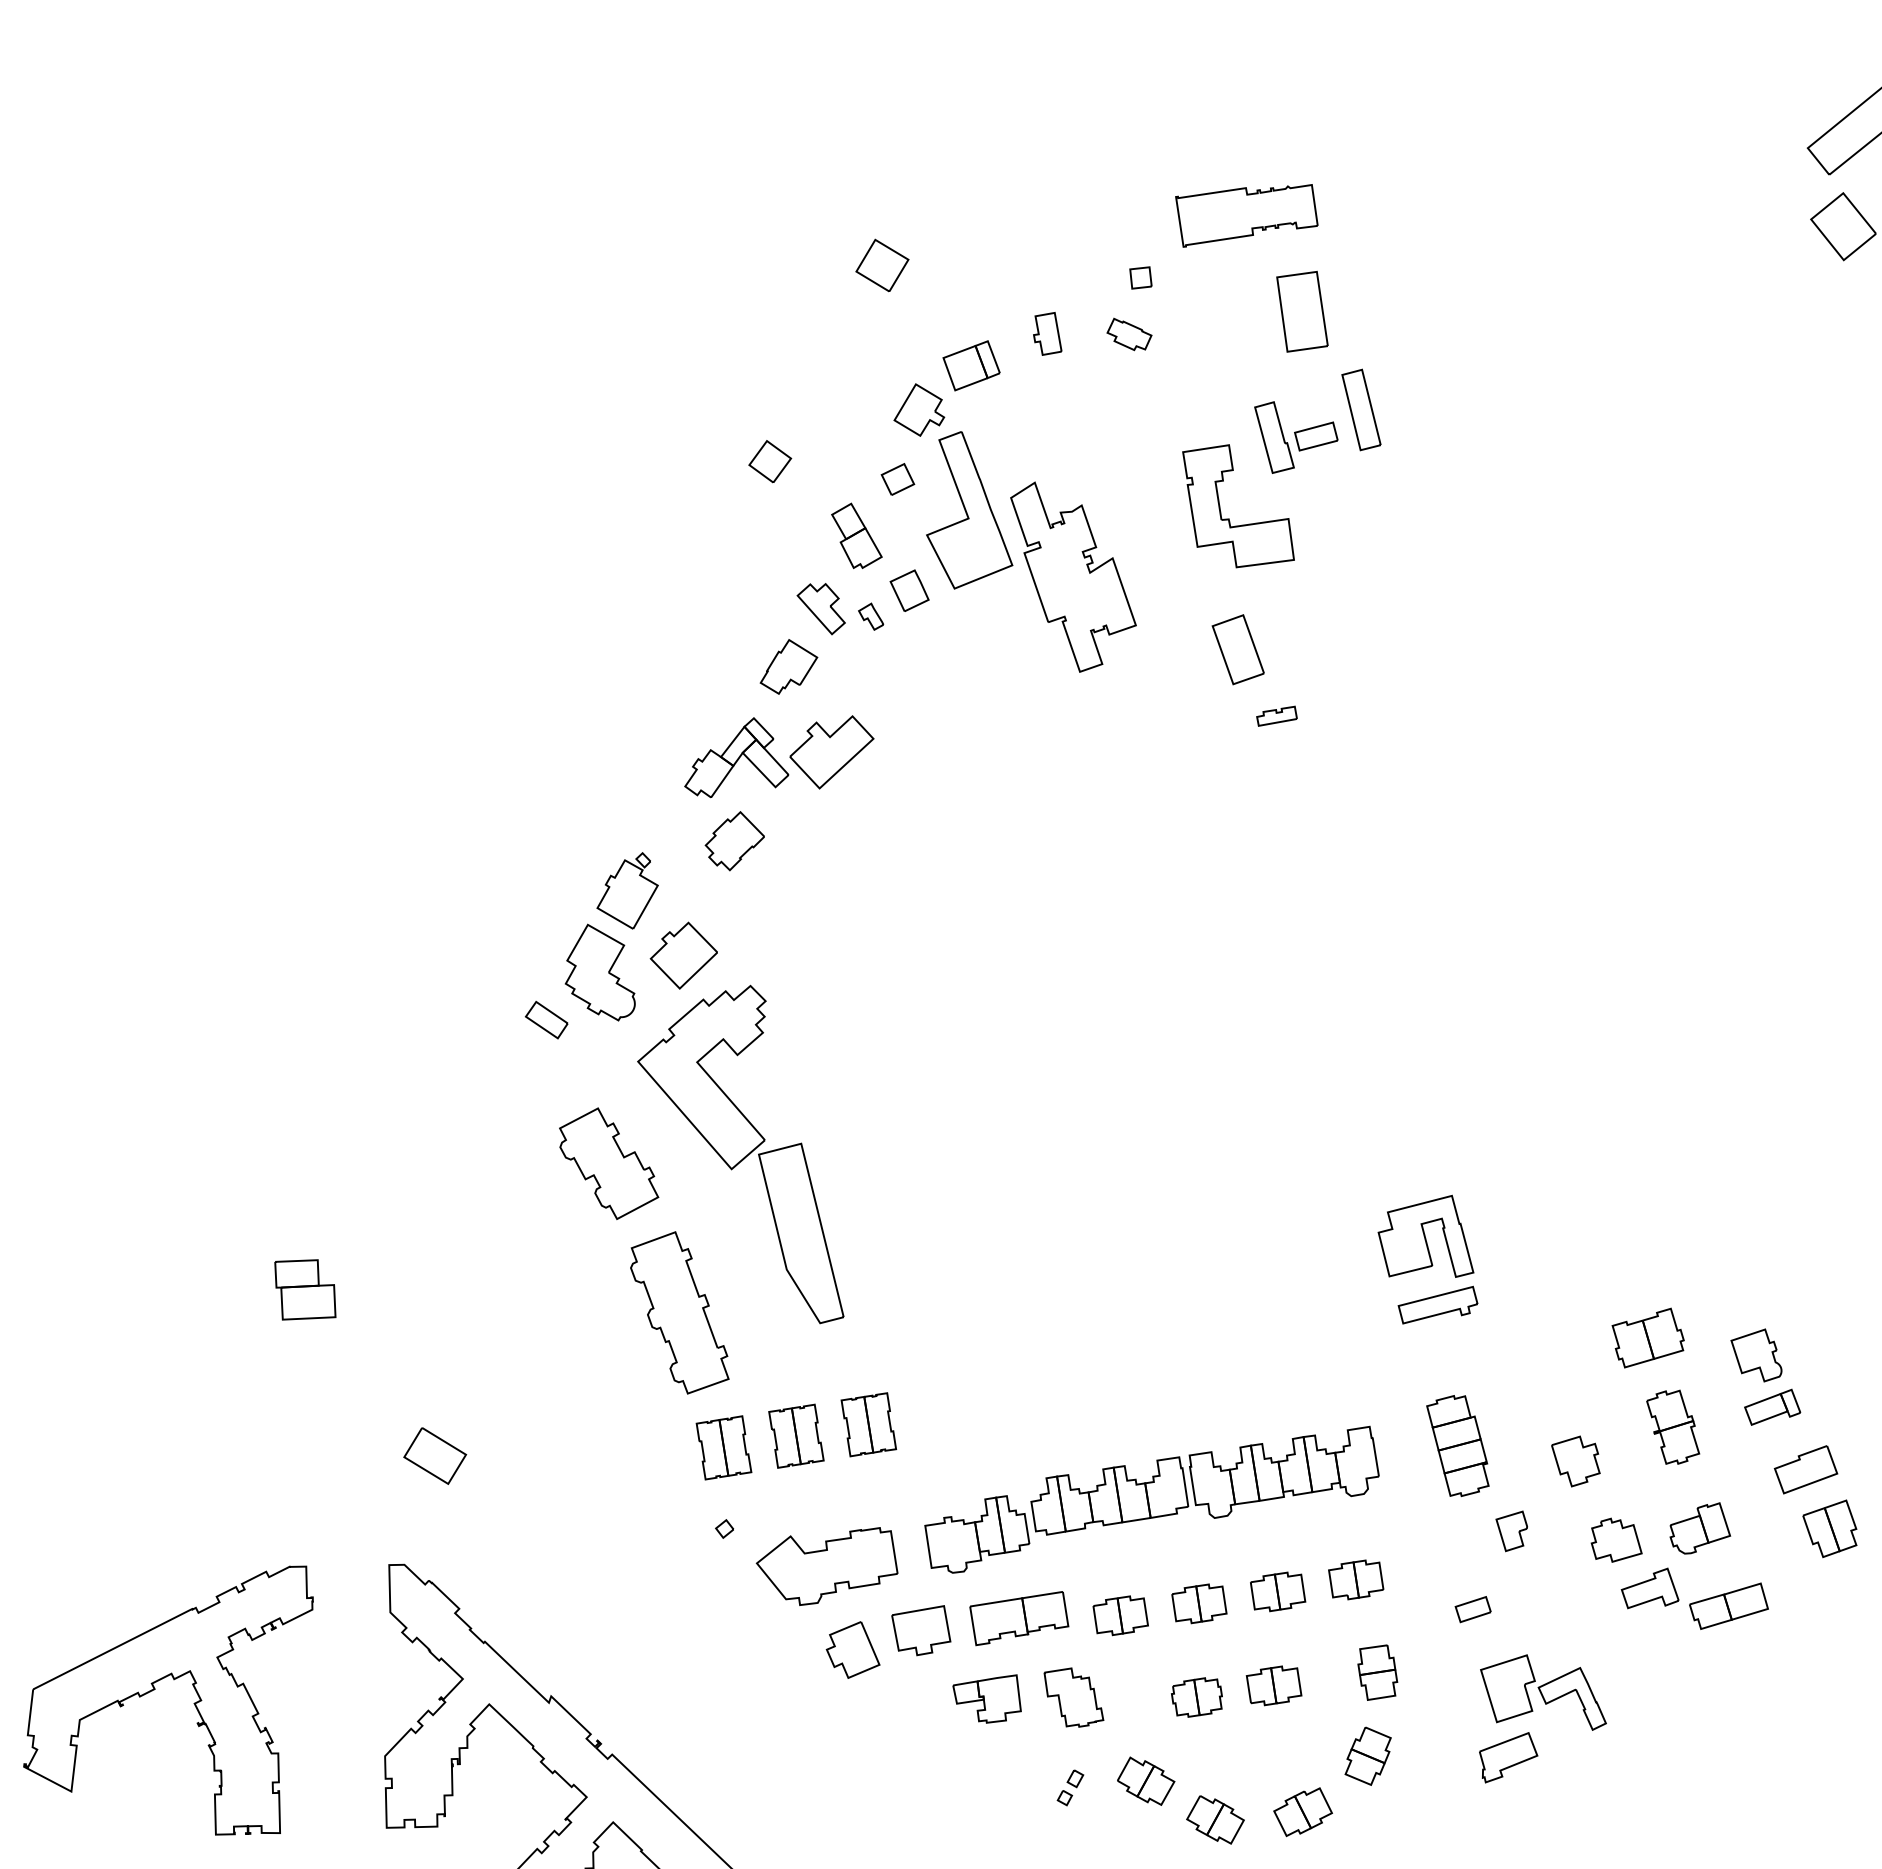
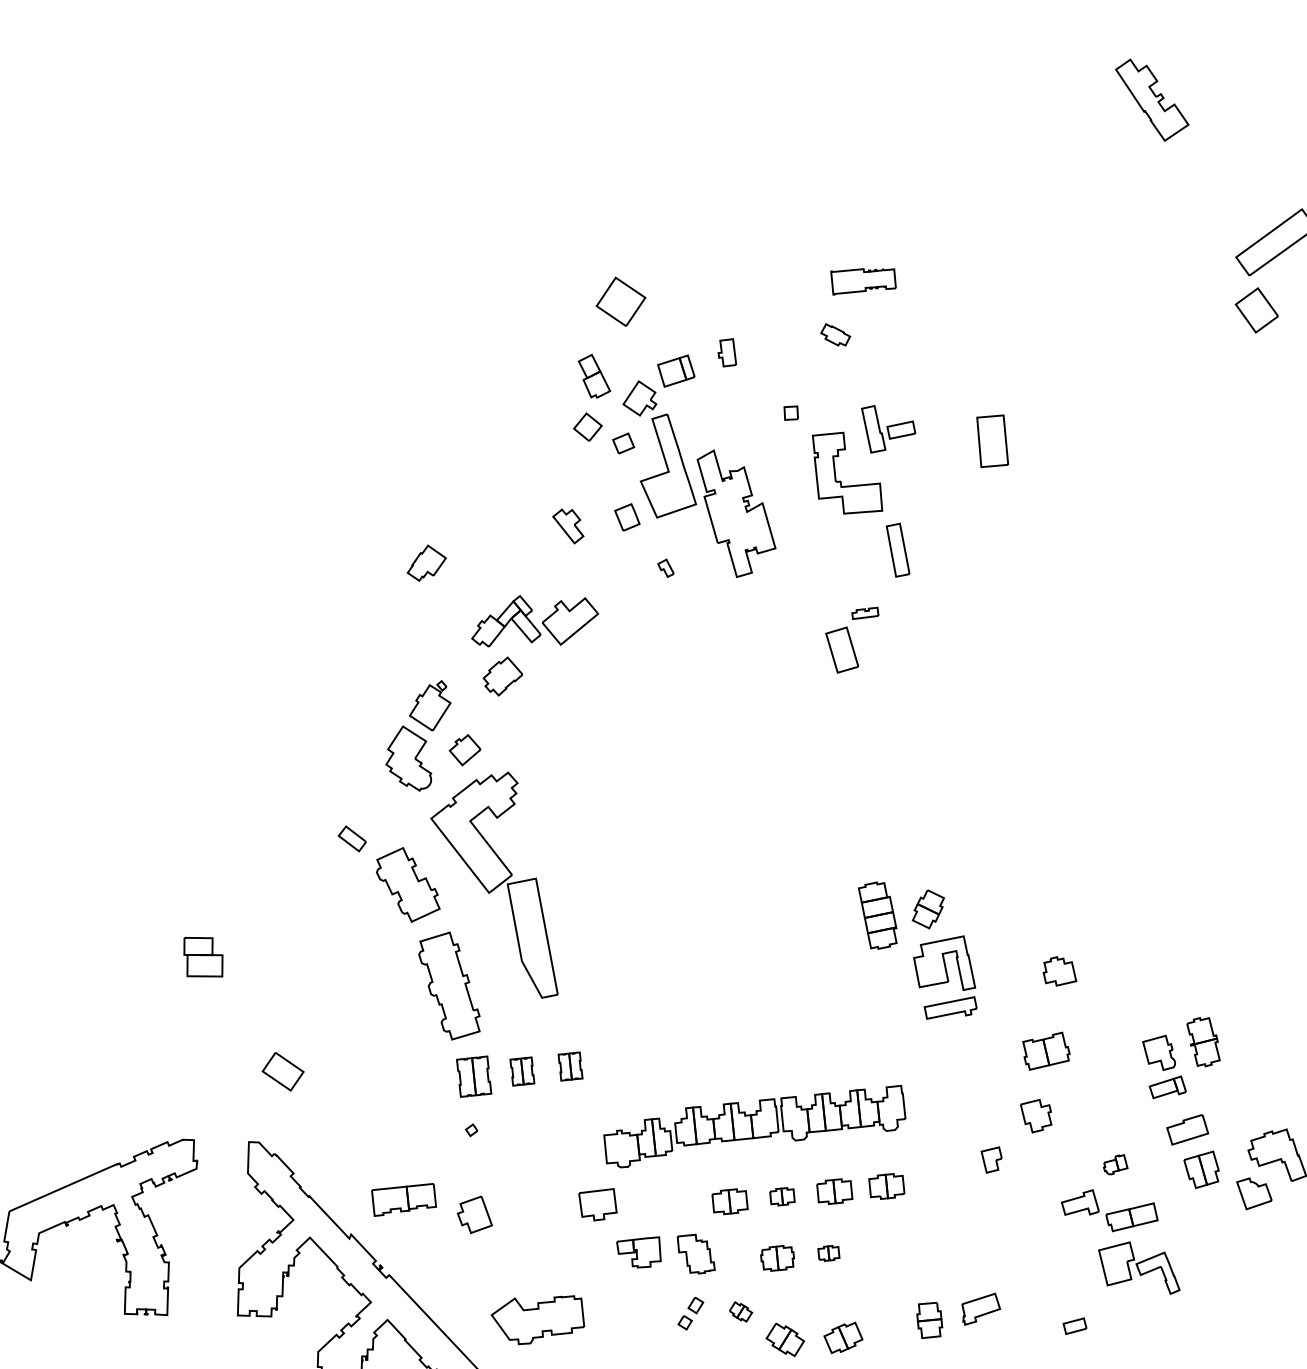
part: (1246, 215) -> (863, 281), size x0.7
part: (881, 265) -> (620, 301), size x1.4
part: (1139, 276) -> (790, 412), moved
part: (1302, 310) -> (992, 440), moved
part: (1129, 333) -> (835, 334), moved
part: (1360, 408) -> (897, 549), moved
part: (769, 460) -> (587, 426), moved
part: (856, 534) -> (594, 375), moved
part: (870, 615) -> (665, 567), moved
part: (1238, 648) -> (842, 649), moved
part: (788, 665) -> (426, 562), moved
part: (682, 954) -> (464, 749), size x0.7
part: (545, 1019) -> (351, 838), moved
part: (1648, 1336) -> (1046, 1050), moved
part: (868, 1424) -> (570, 1066), size x0.7
part: (1673, 1427) -> (1203, 1042), moved
part: (796, 1436) -> (522, 1071), size x0.7
part: (1457, 1445) -> (877, 915), moved
part: (1699, 1528) -> (1115, 1164), size x0.6
part: (1615, 1540) -> (1059, 971), moved
part: (826, 1567) -> (537, 1320), moved
part: (1199, 1603) -> (782, 1196), size x0.7
part: (1472, 1608) -> (1074, 1325), moved
part: (1018, 1617) -> (403, 1199), moved
part: (852, 1649) -> (474, 1214), moved
part: (1377, 1672) -> (929, 1320), moved
part: (1273, 1685) -> (828, 1253), size x0.6
part: (1543, 1692) -> (1139, 1267), moved
part: (1366, 1756) -> (927, 909), moved
part: (1145, 1780) -> (740, 1311), size x0.6
part: (1070, 1787) -> (690, 1313), size x1.4

